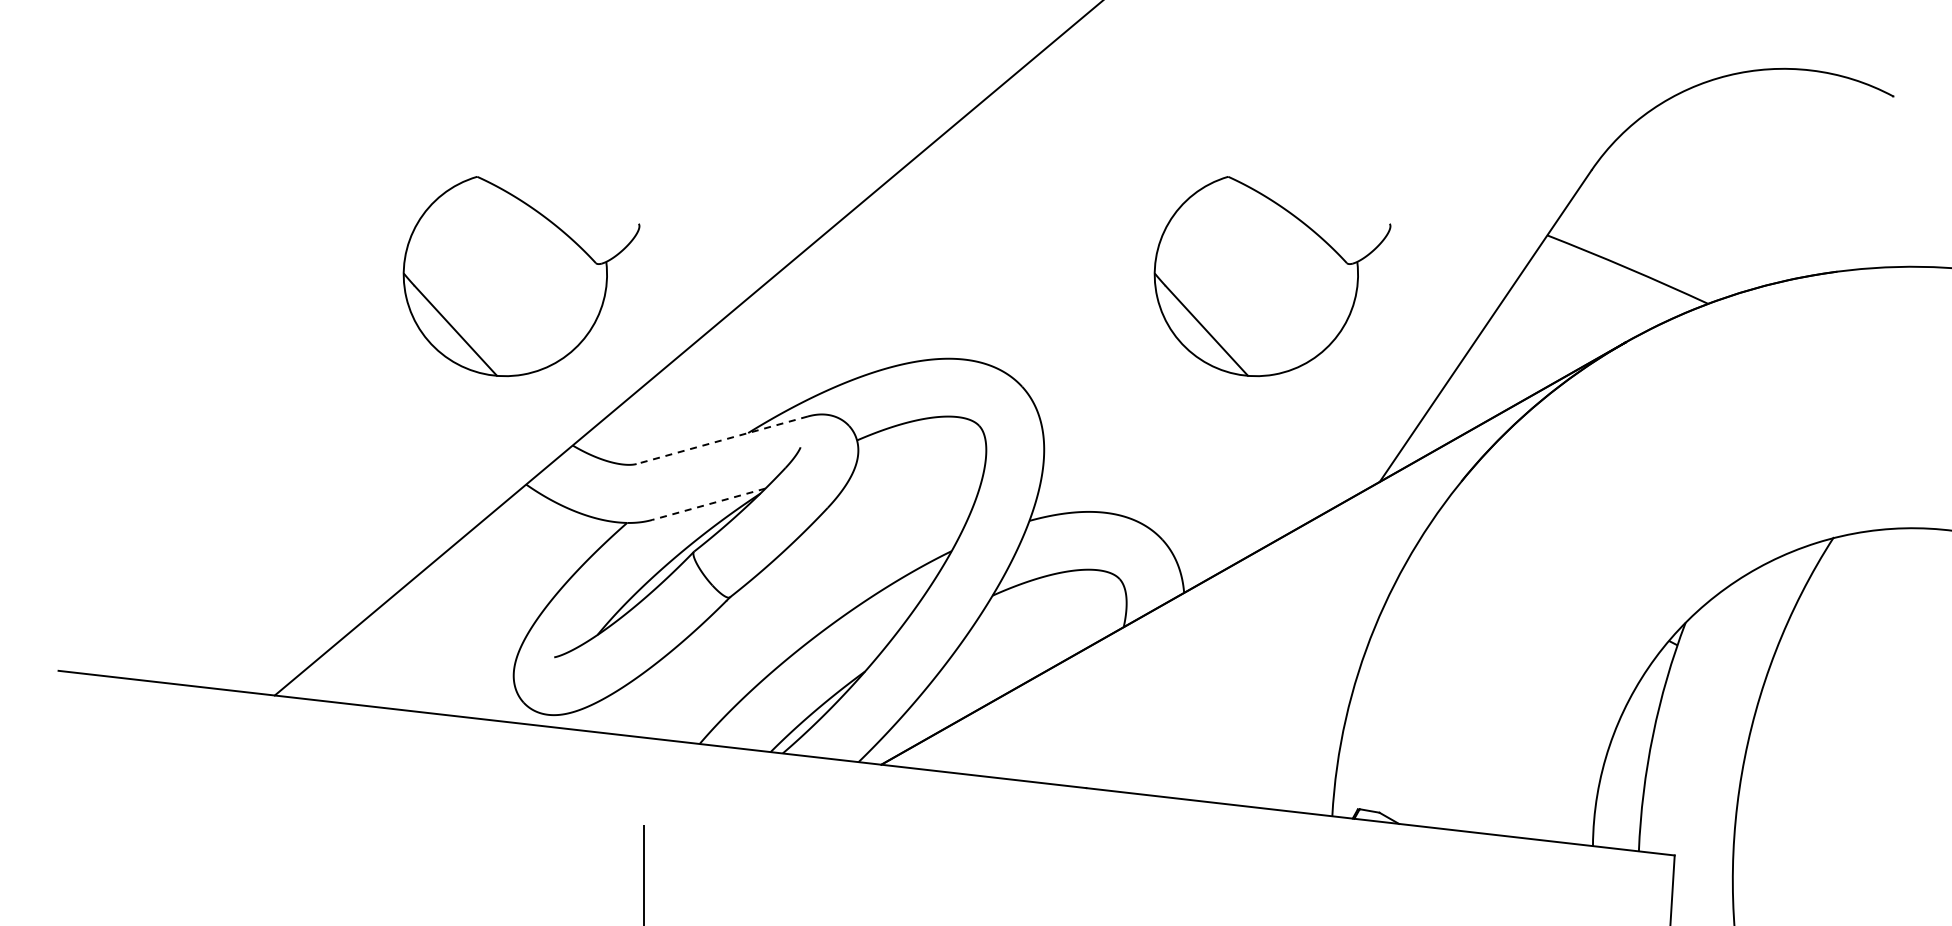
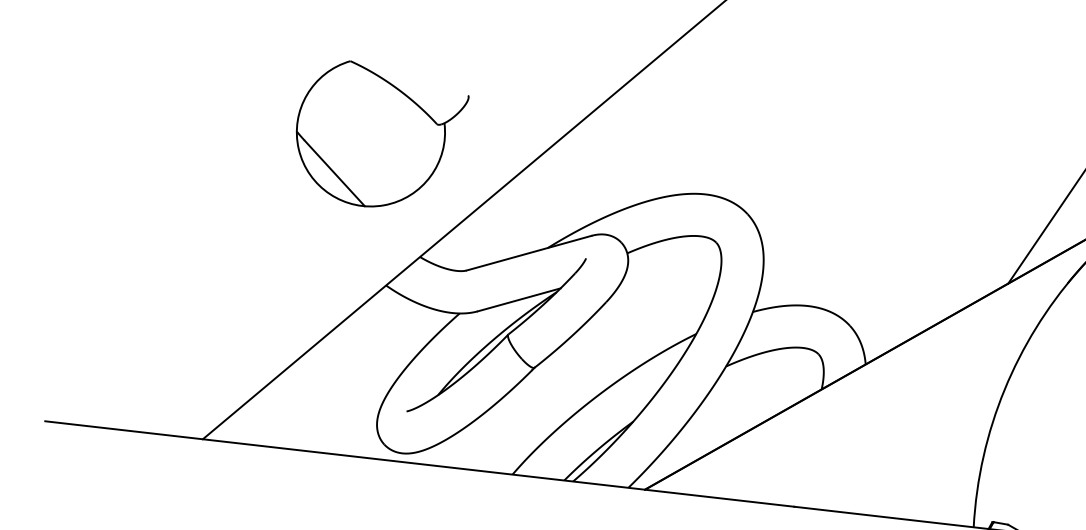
part: (1272, 276) -> (930, 133), removed
line: (722, 440) -> (529, 253), dashed -> solid
line: (708, 504) -> (518, 300), dashed -> solid

